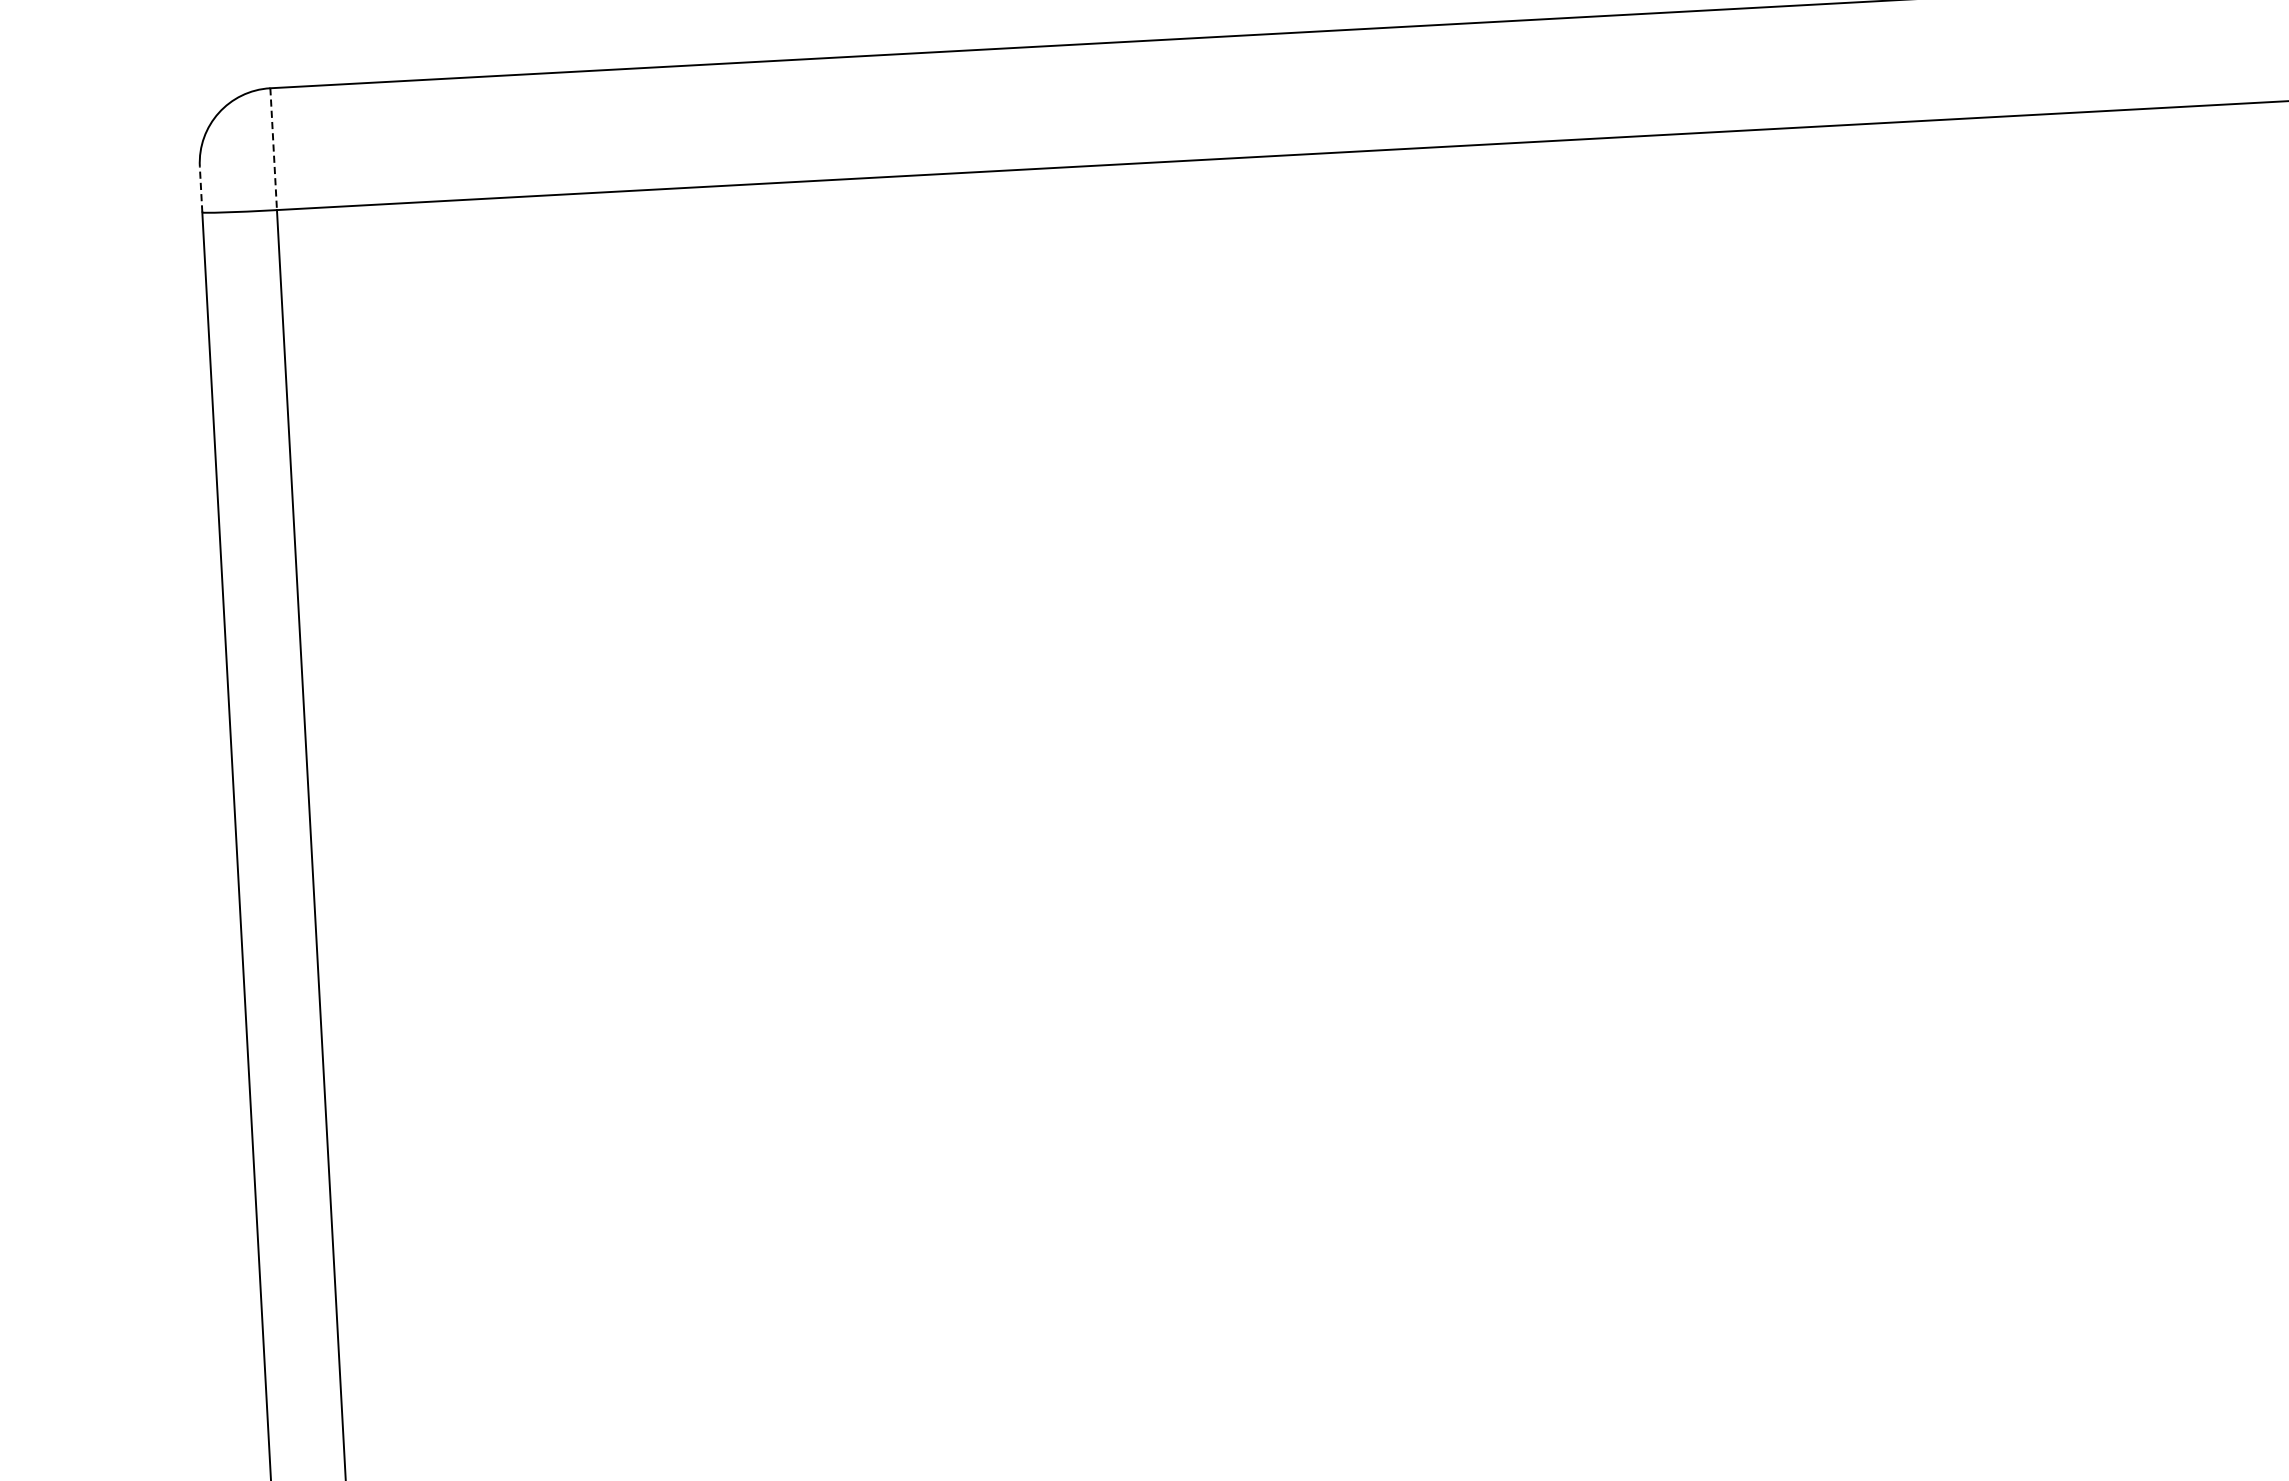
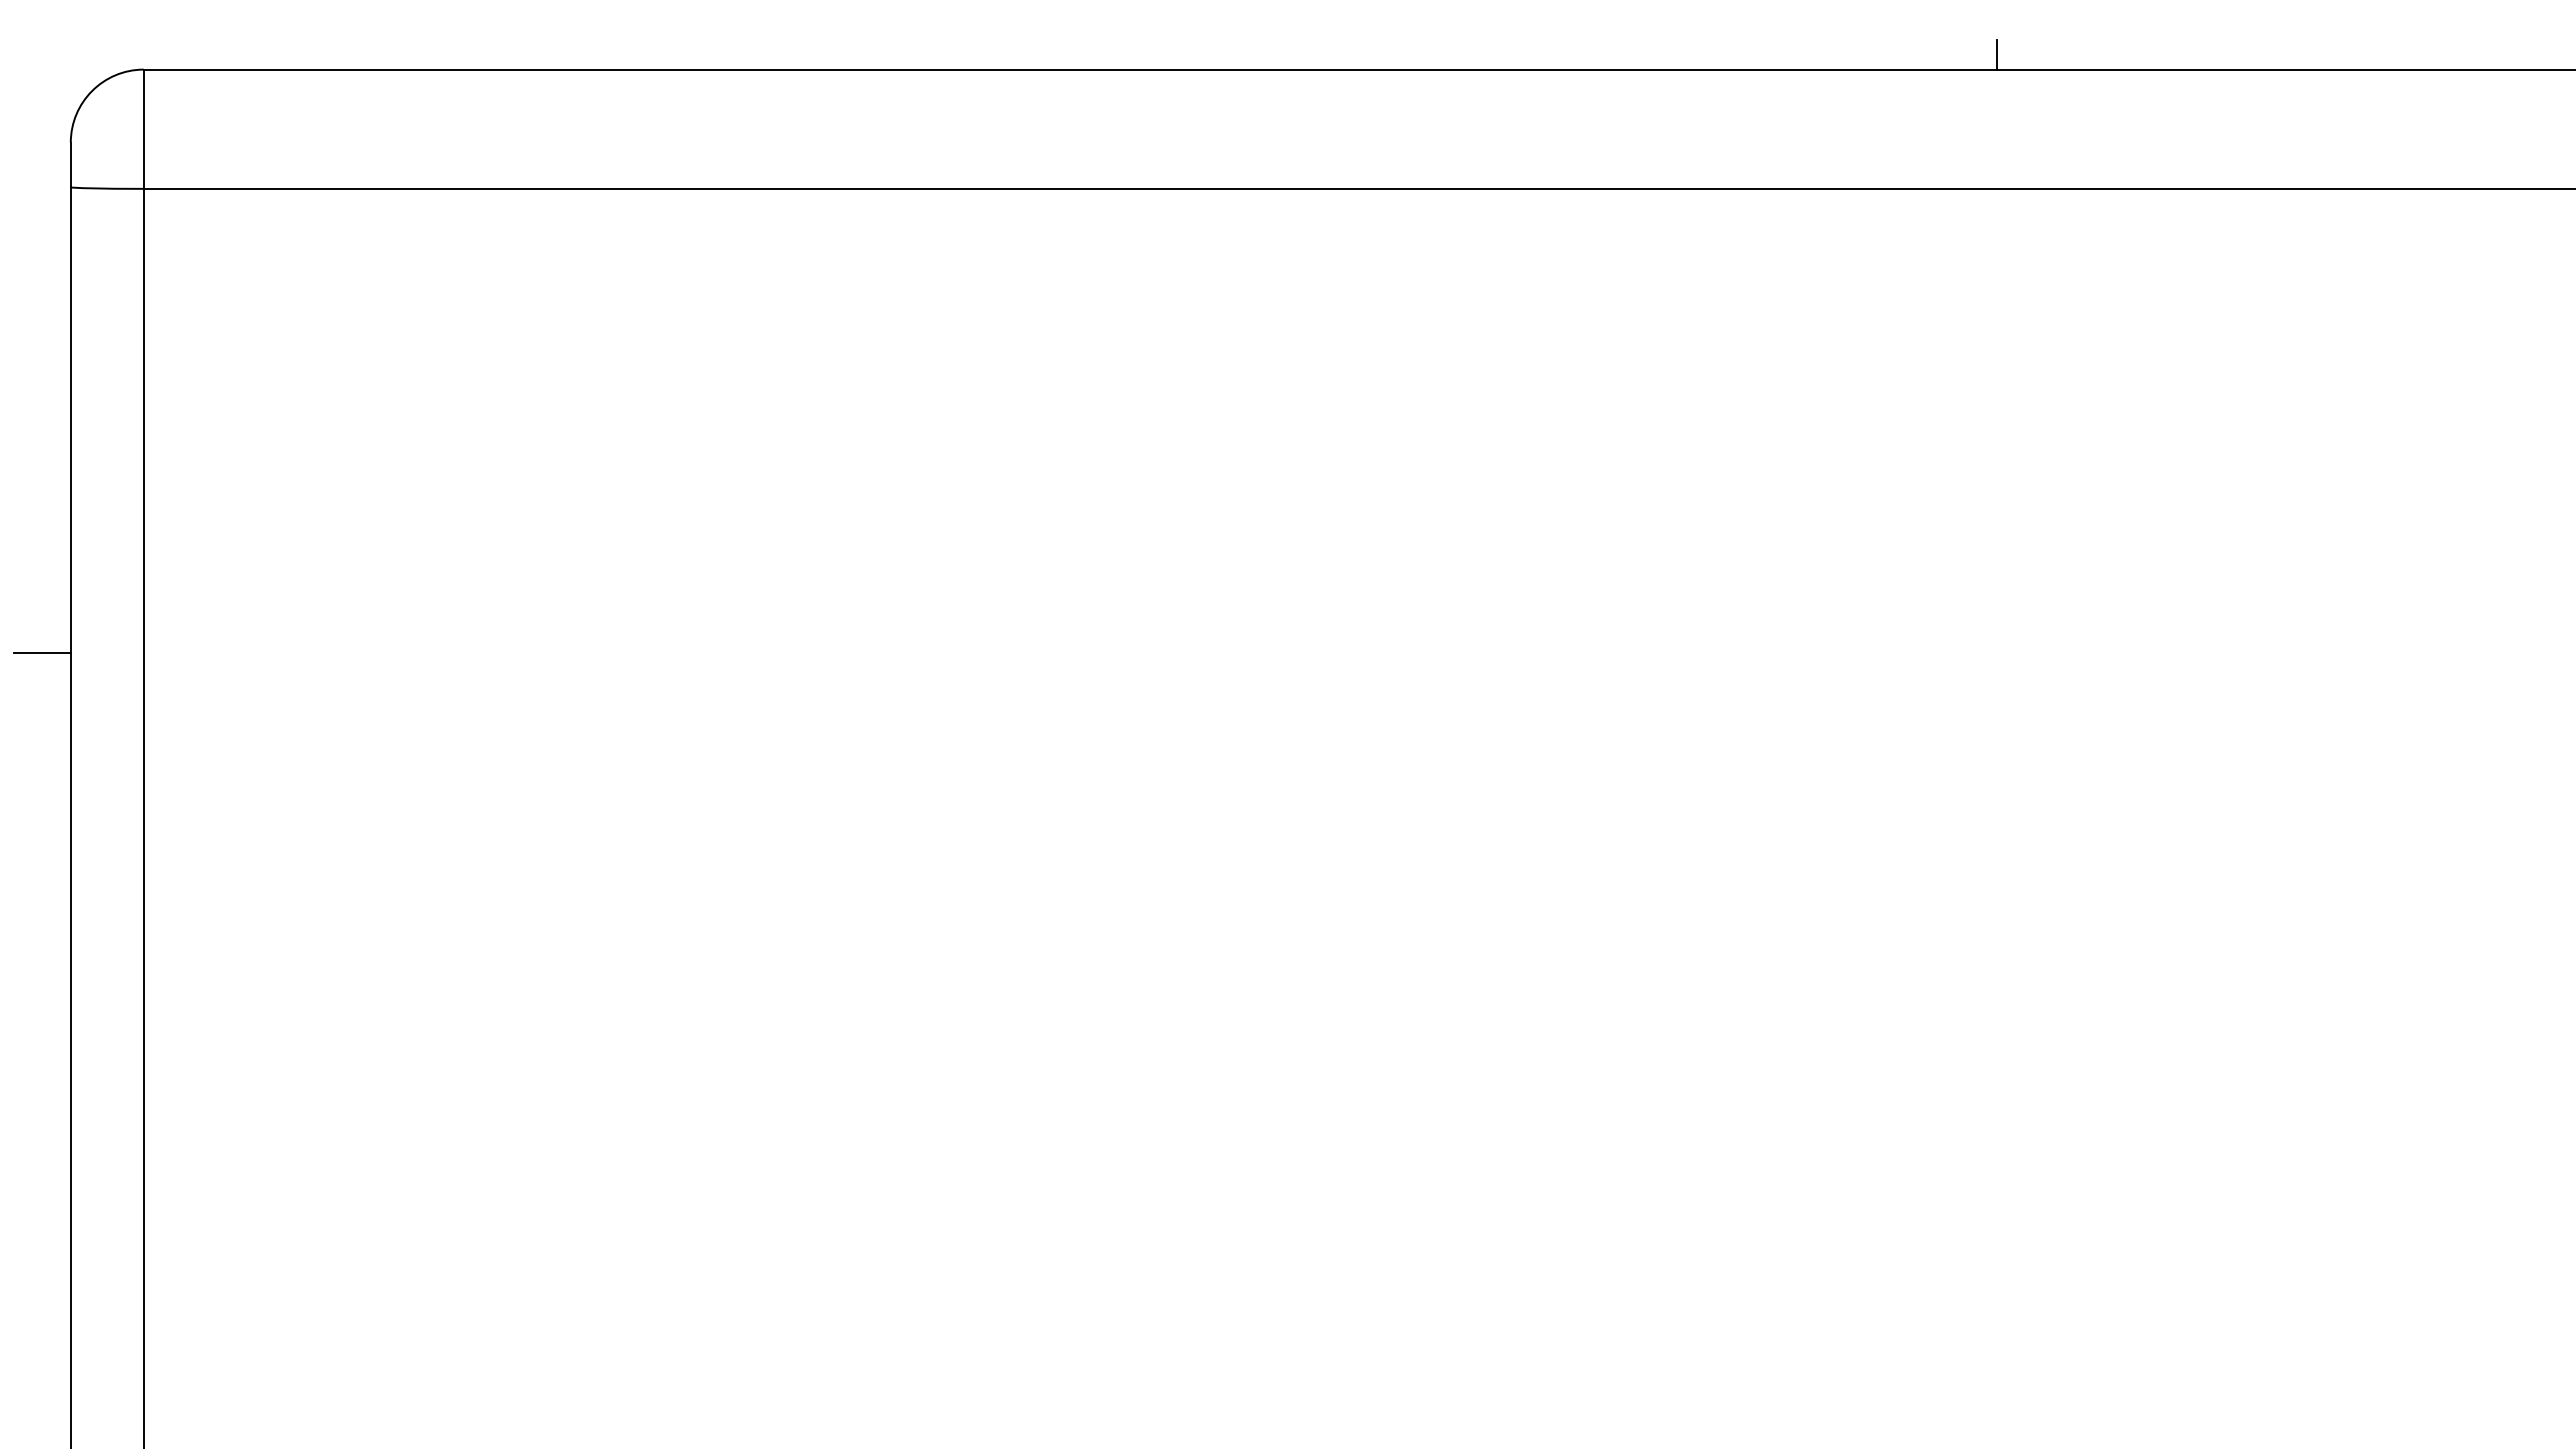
line: (273, 149) -> (143, 129), dashed -> solid
line: (200, 189) -> (70, 164), dashed -> solid
line: (199, 690) -> (42, 653), added

